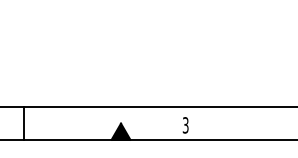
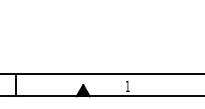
text: (185, 125) -> (127, 86), 3 -> 1

